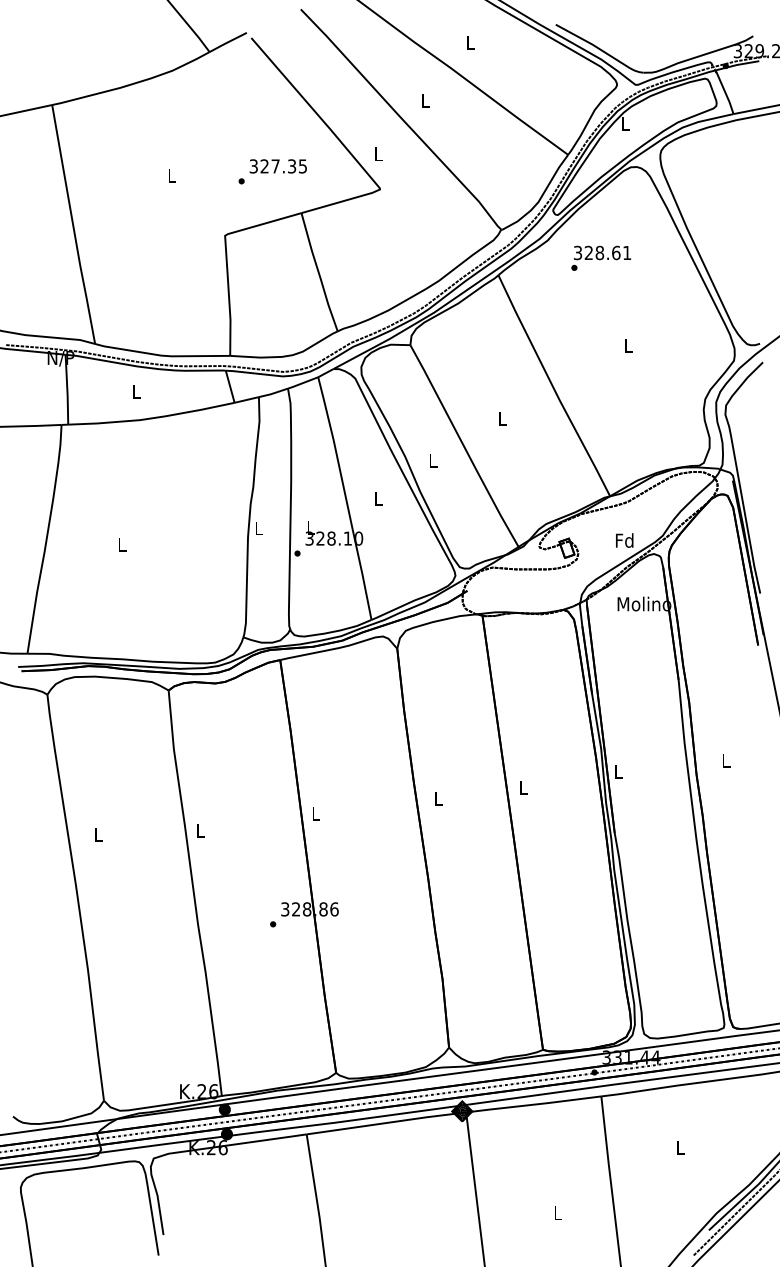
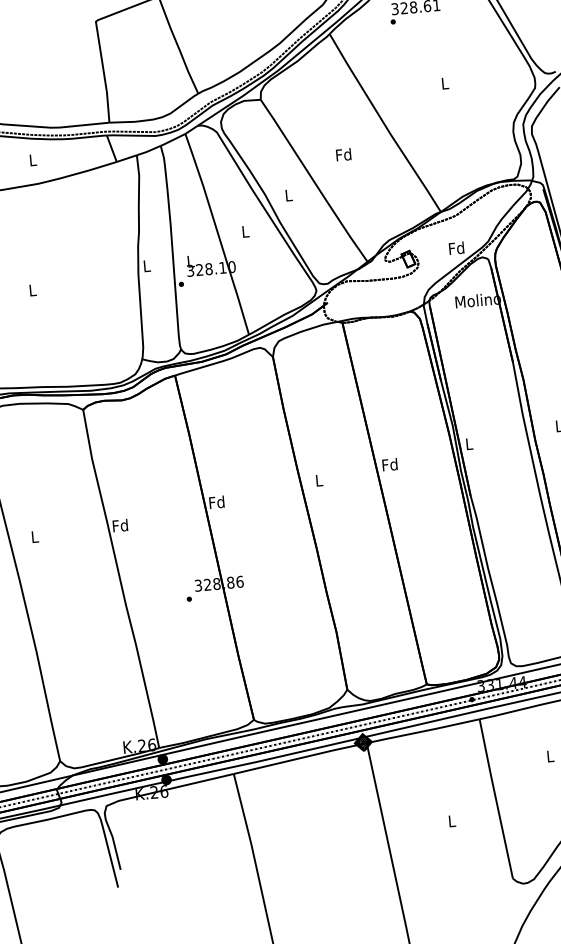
text: (501, 418) -> (343, 154), L -> Fd
text: (522, 787) -> (389, 464), L -> Fd
text: (315, 813) -> (216, 502), L -> Fd
text: (199, 830) -> (119, 525), L -> Fd

